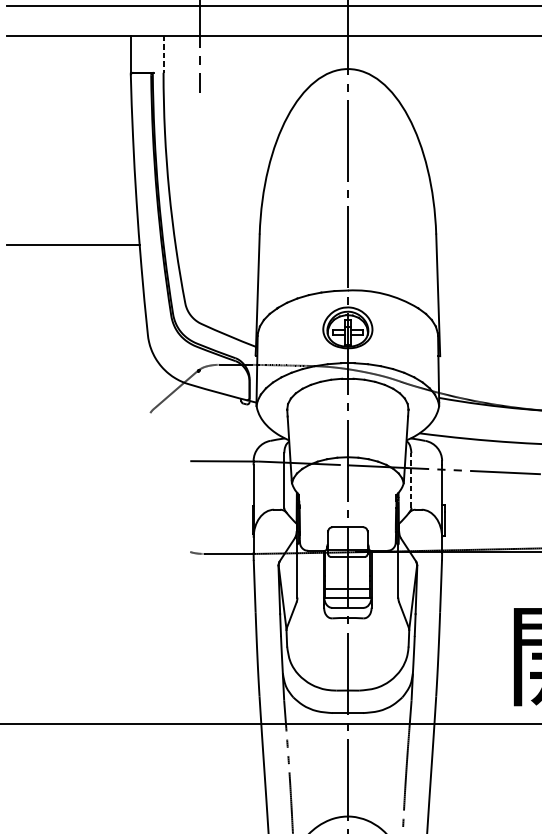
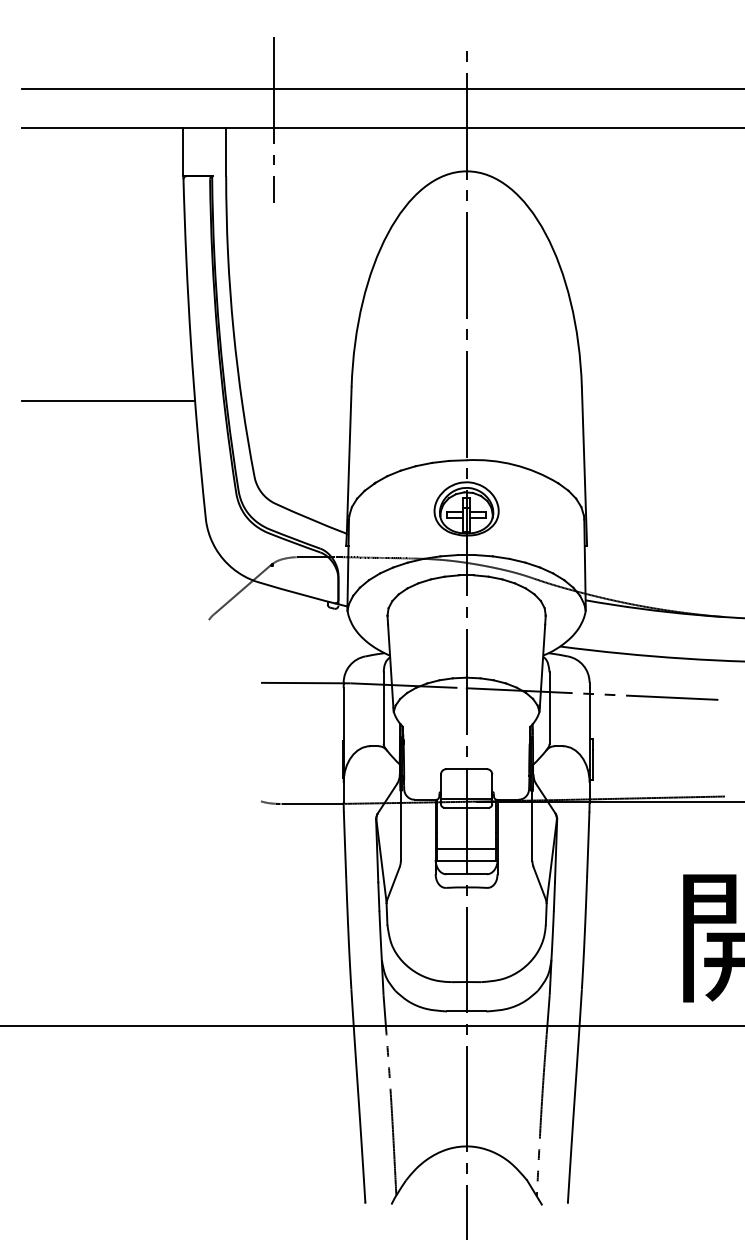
line: (163, 54) -> (226, 152), dashed -> solid
line: (411, 480) -> (549, 708), dashed -> solid

